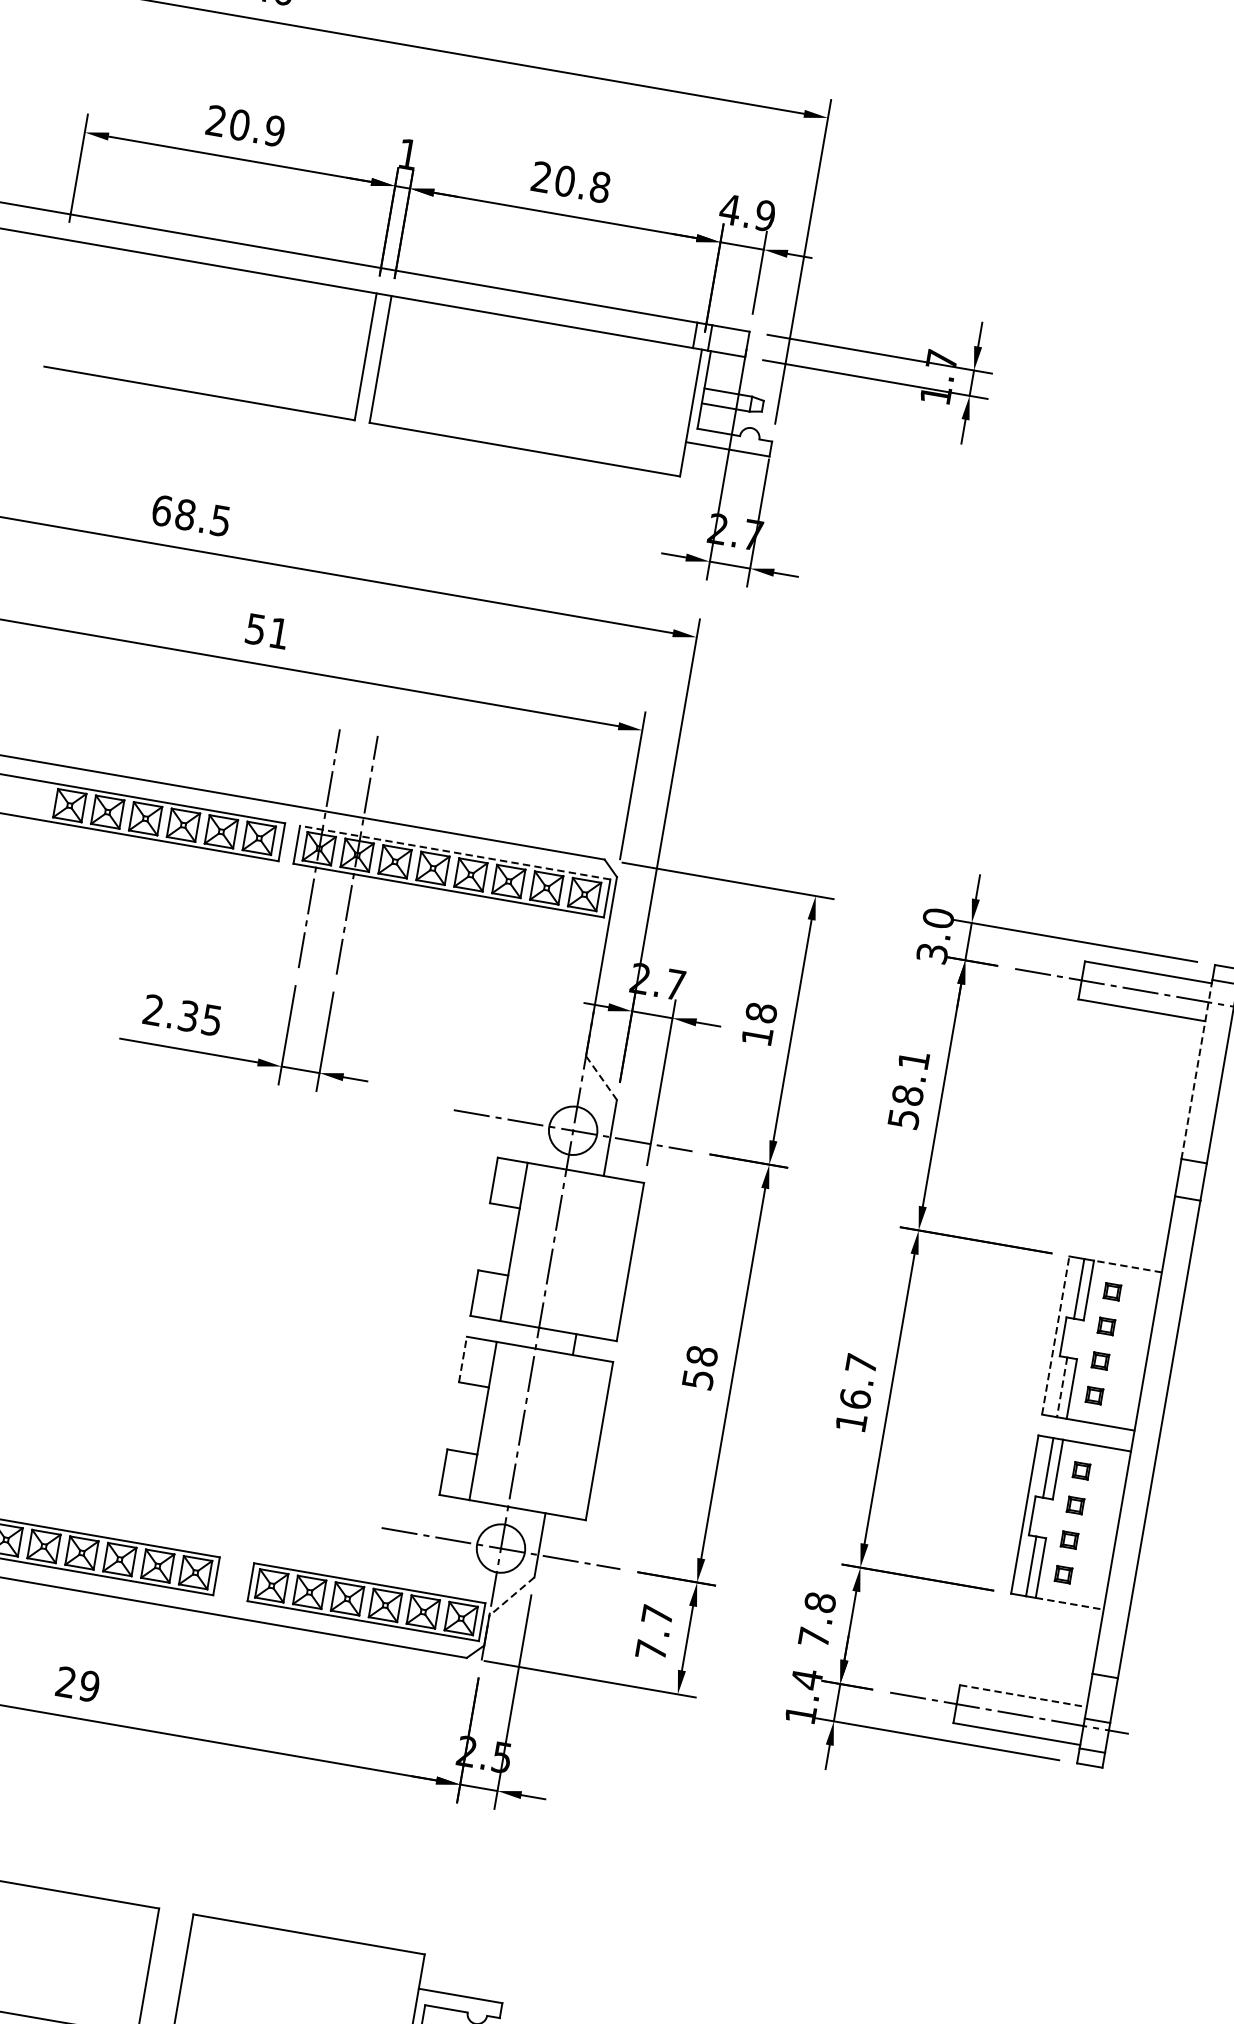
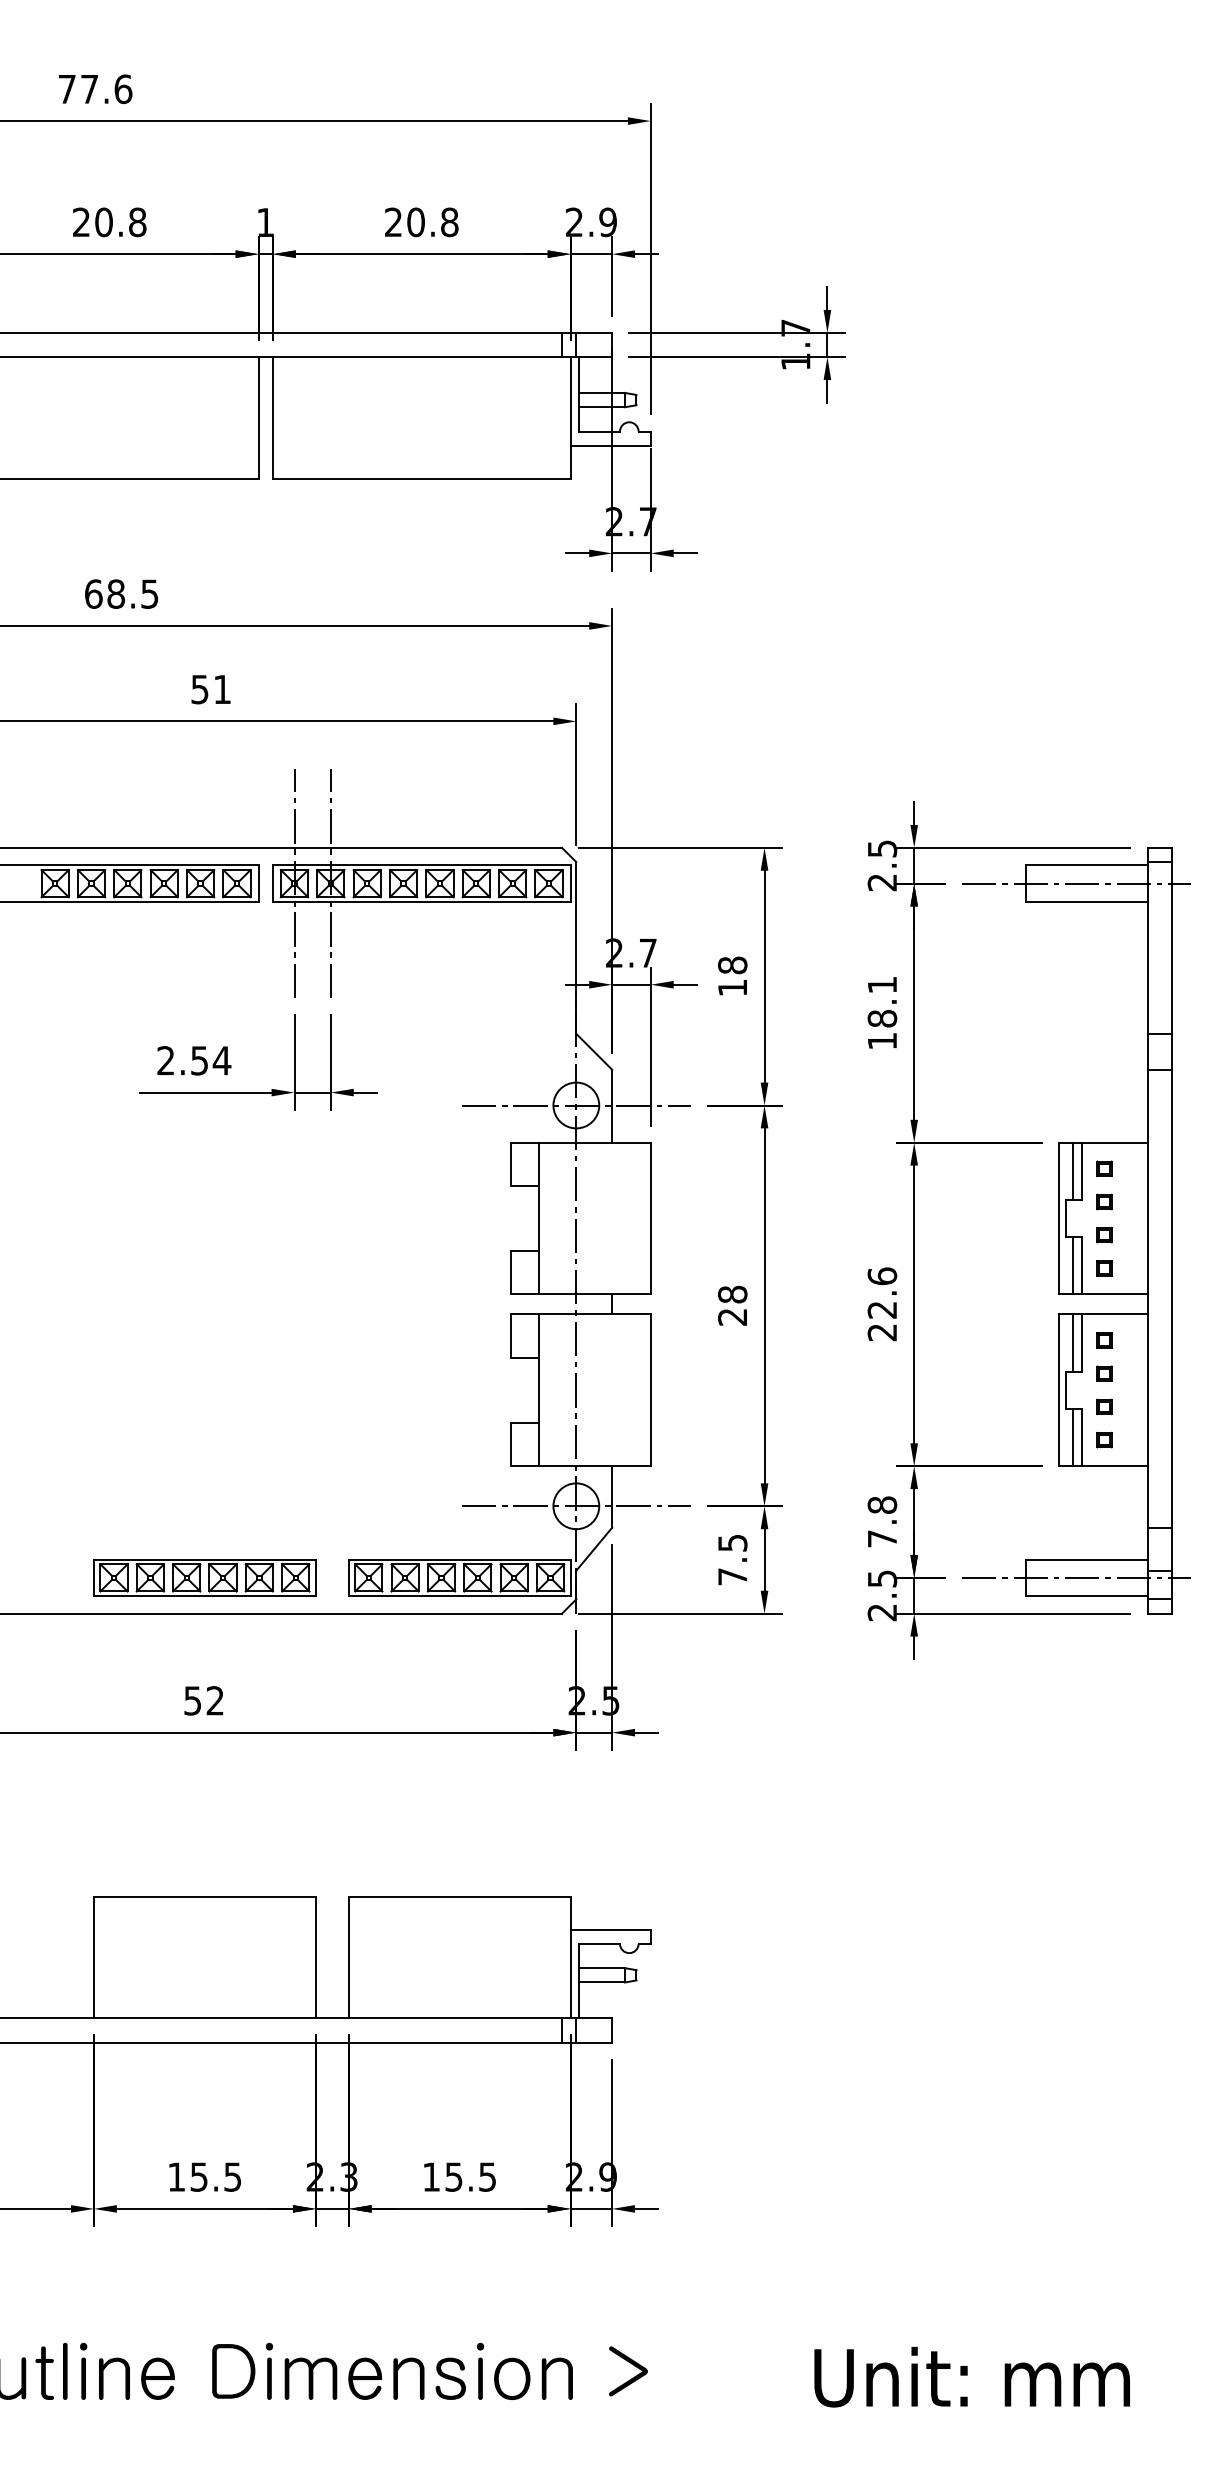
text: (274, 131) -> (137, 222), 20.9 -> 20.8
text: (730, 208) -> (574, 221), 4.9 -> 2.9
line: (454, 852) -> (421, 865), dashed -> solid
text: (935, 935) -> (882, 865), 3.0 -> 2.5
text: (200, 1018) -> (211, 1060), 2.35 -> 2.54
line: (1196, 1069) -> (1147, 948), dashed -> solid
line: (601, 1078) -> (594, 1052), dashed -> solid
text: (903, 1119) -> (882, 1041), 58.1 -> 18.1
line: (1127, 1266) -> (1114, 1142), dashed -> solid
line: (1055, 1335) -> (1058, 1218), dashed -> solid
line: (462, 1359) -> (510, 1336), dashed -> solid
text: (697, 1379) -> (732, 1317), 58 -> 28
line: (1062, 1387) -> (1073, 1265), dashed -> solid
text: (856, 1393) -> (882, 1304), 16.7 -> 22.6
line: (512, 1596) -> (594, 1549), dashed -> solid
line: (1069, 1603) -> (1114, 1466), dashed -> solid
text: (657, 1615) -> (732, 1543), 7.7 -> 7.5
text: (78, 1684) -> (204, 1700), 29 -> 52
line: (1023, 1695) -> (1086, 1559), dashed -> solid
text: (804, 1696) -> (882, 1595), 1.4 -> 2.5

